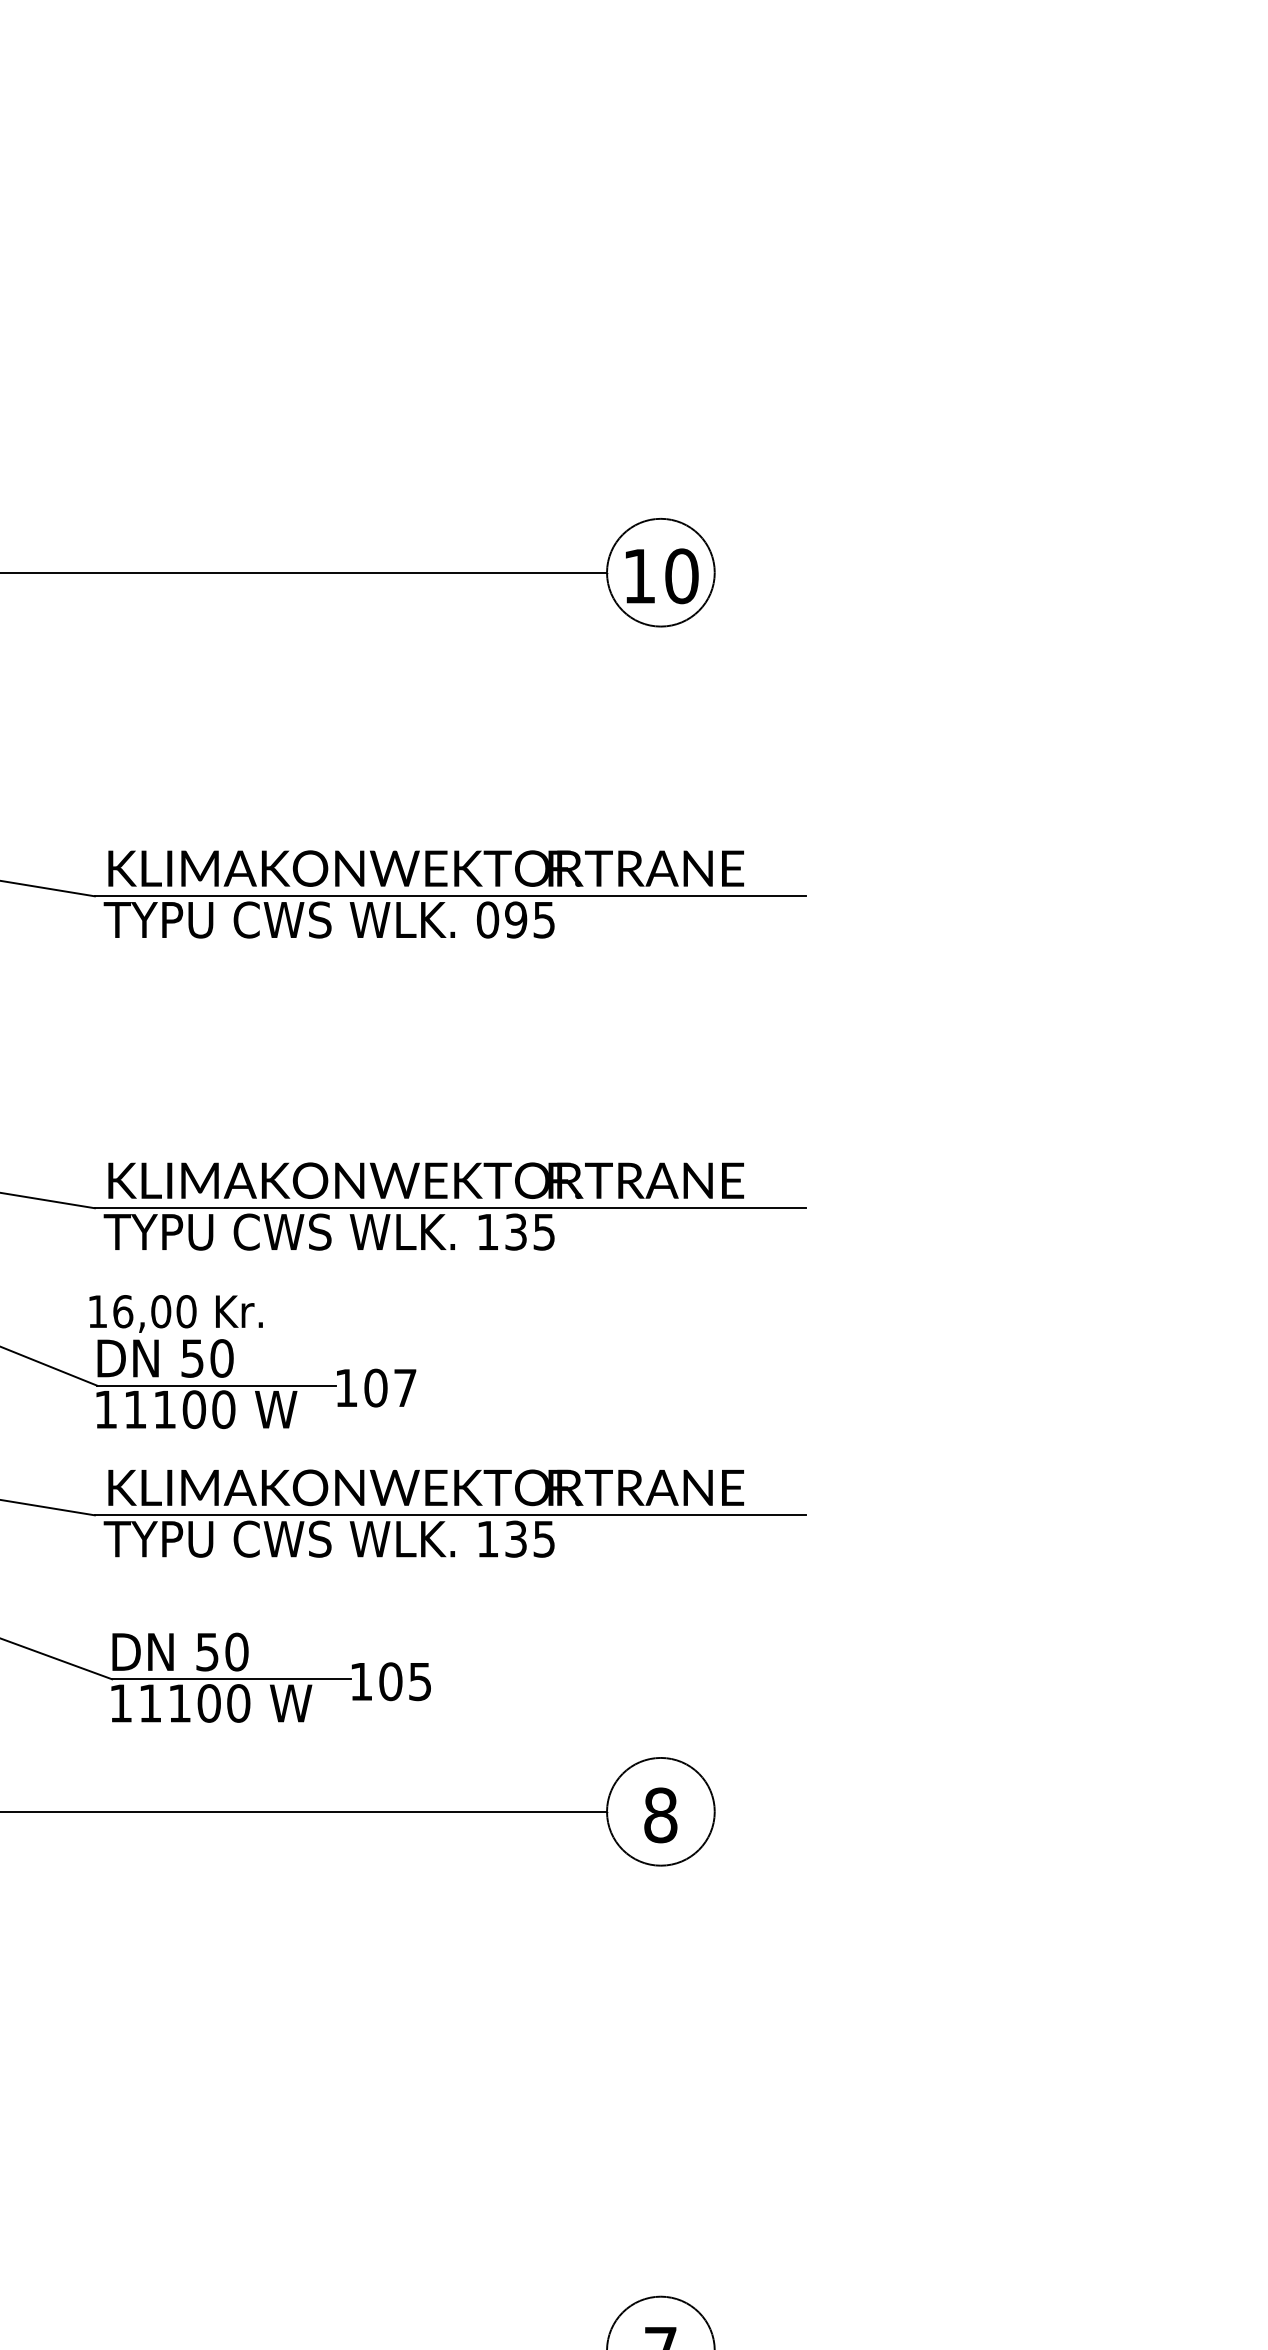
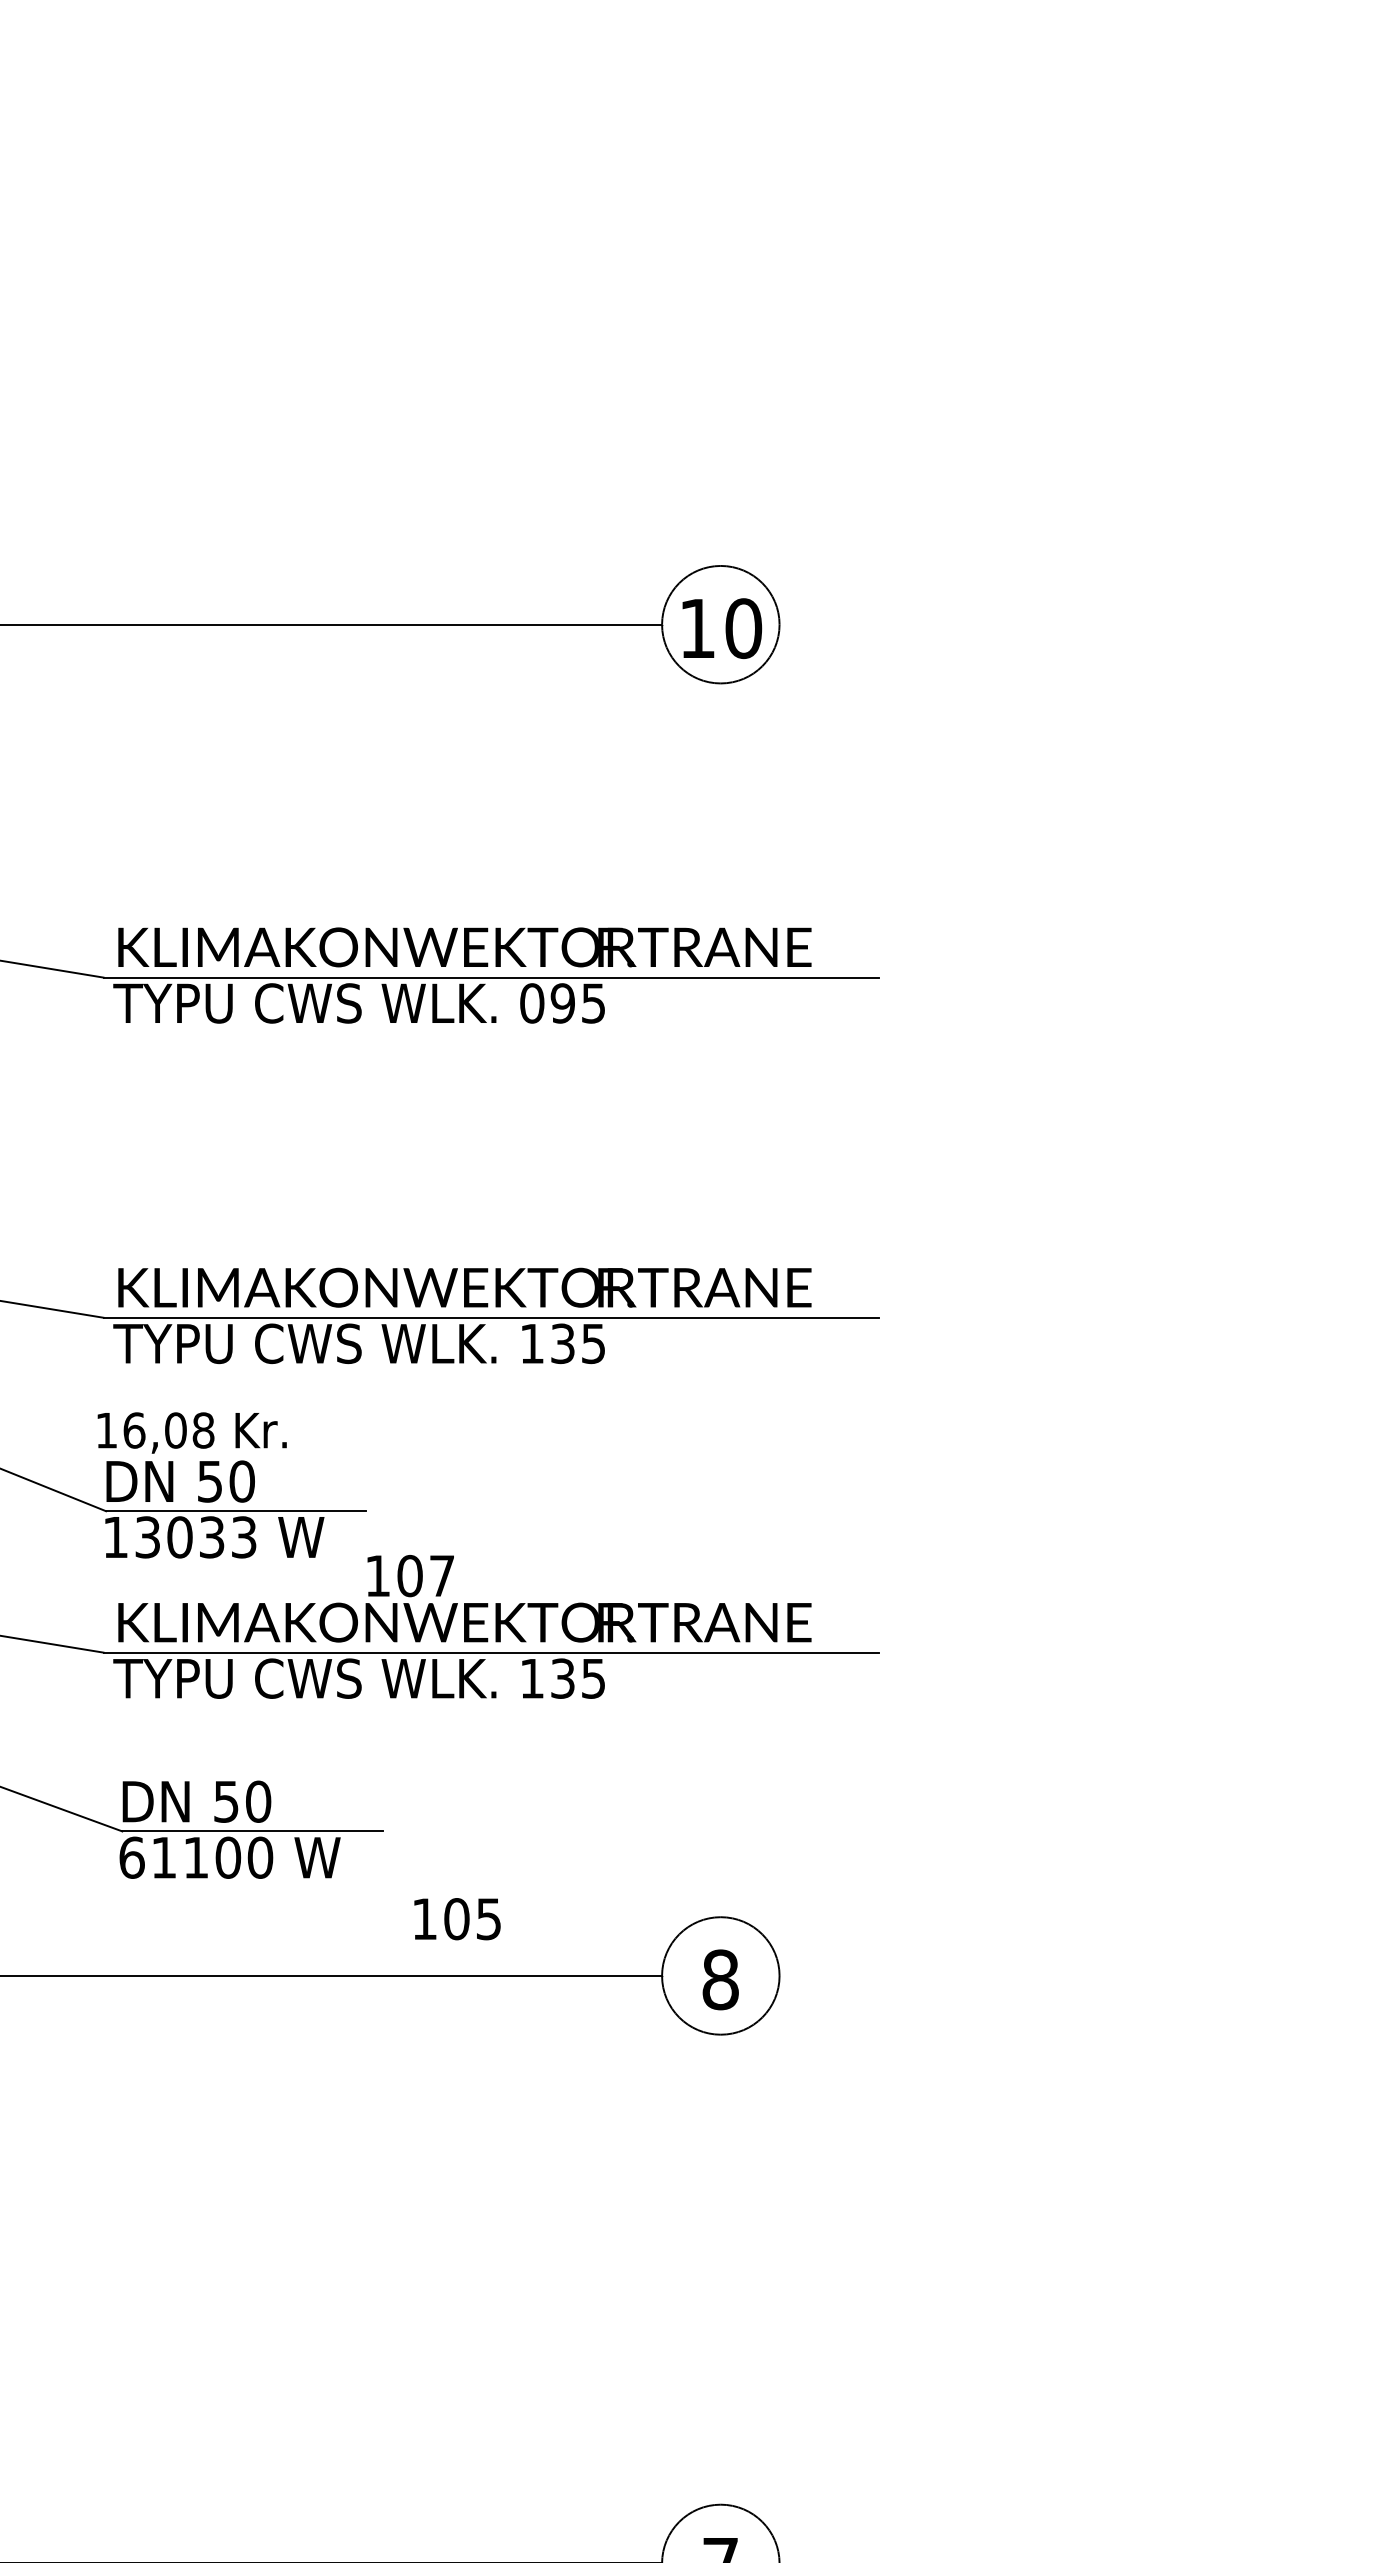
text: (186, 1311) -> (203, 1430), 16,00 -> 16,08
text: (376, 1387) -> (410, 1575), moved
text: (179, 1409) -> (195, 1537), 11100 -> 13033
text: (390, 1681) -> (456, 1918), moved
text: (120, 1703) -> (131, 1857), 11100 -> 61100

